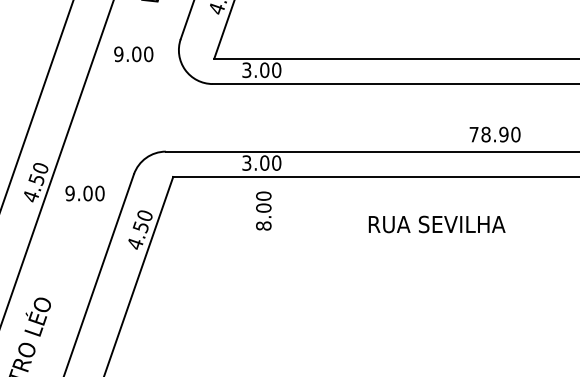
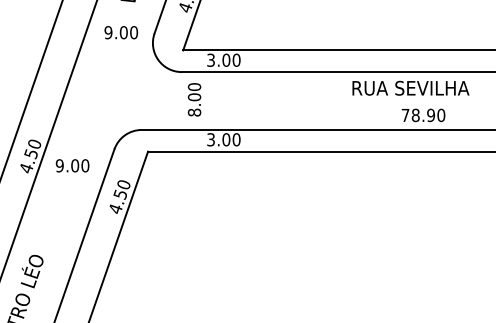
text: (134, 54) -> (121, 32), moved
text: (263, 210) -> (194, 99), moved
text: (436, 223) -> (410, 87), moved

